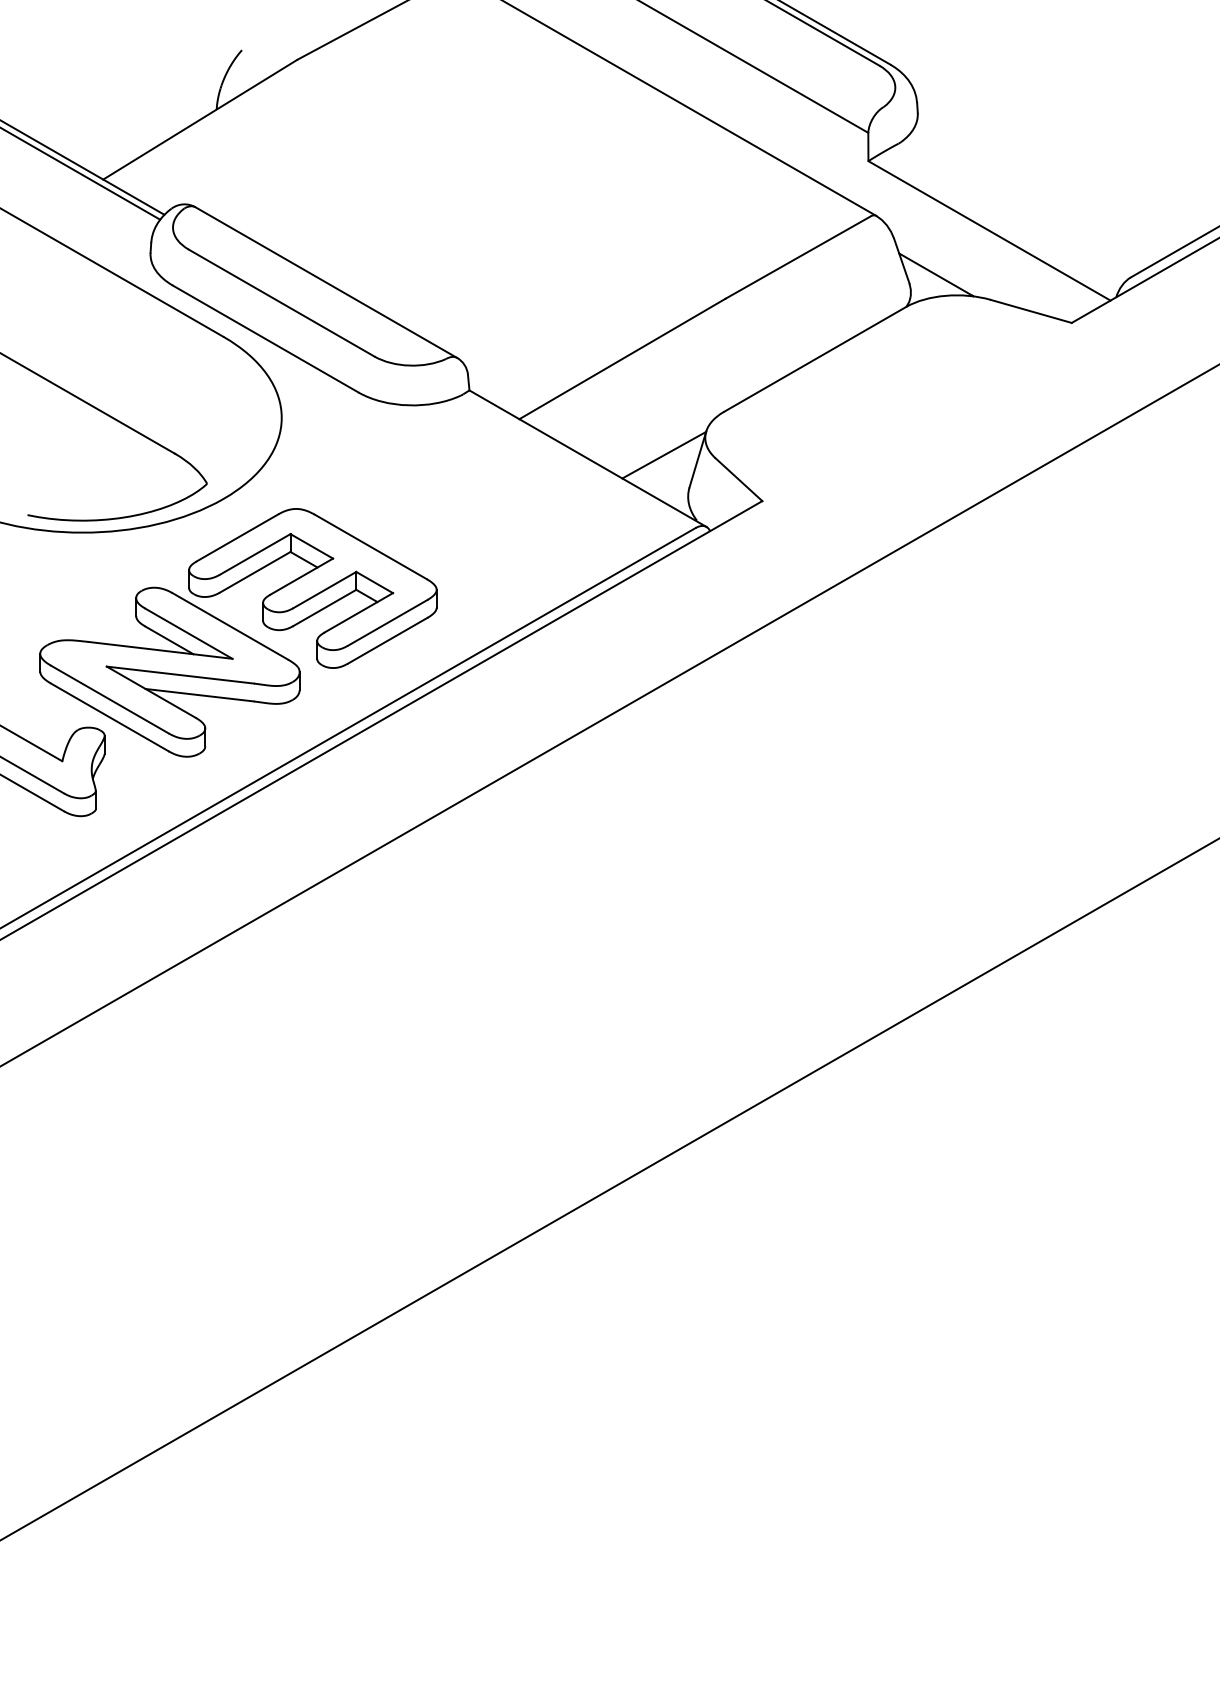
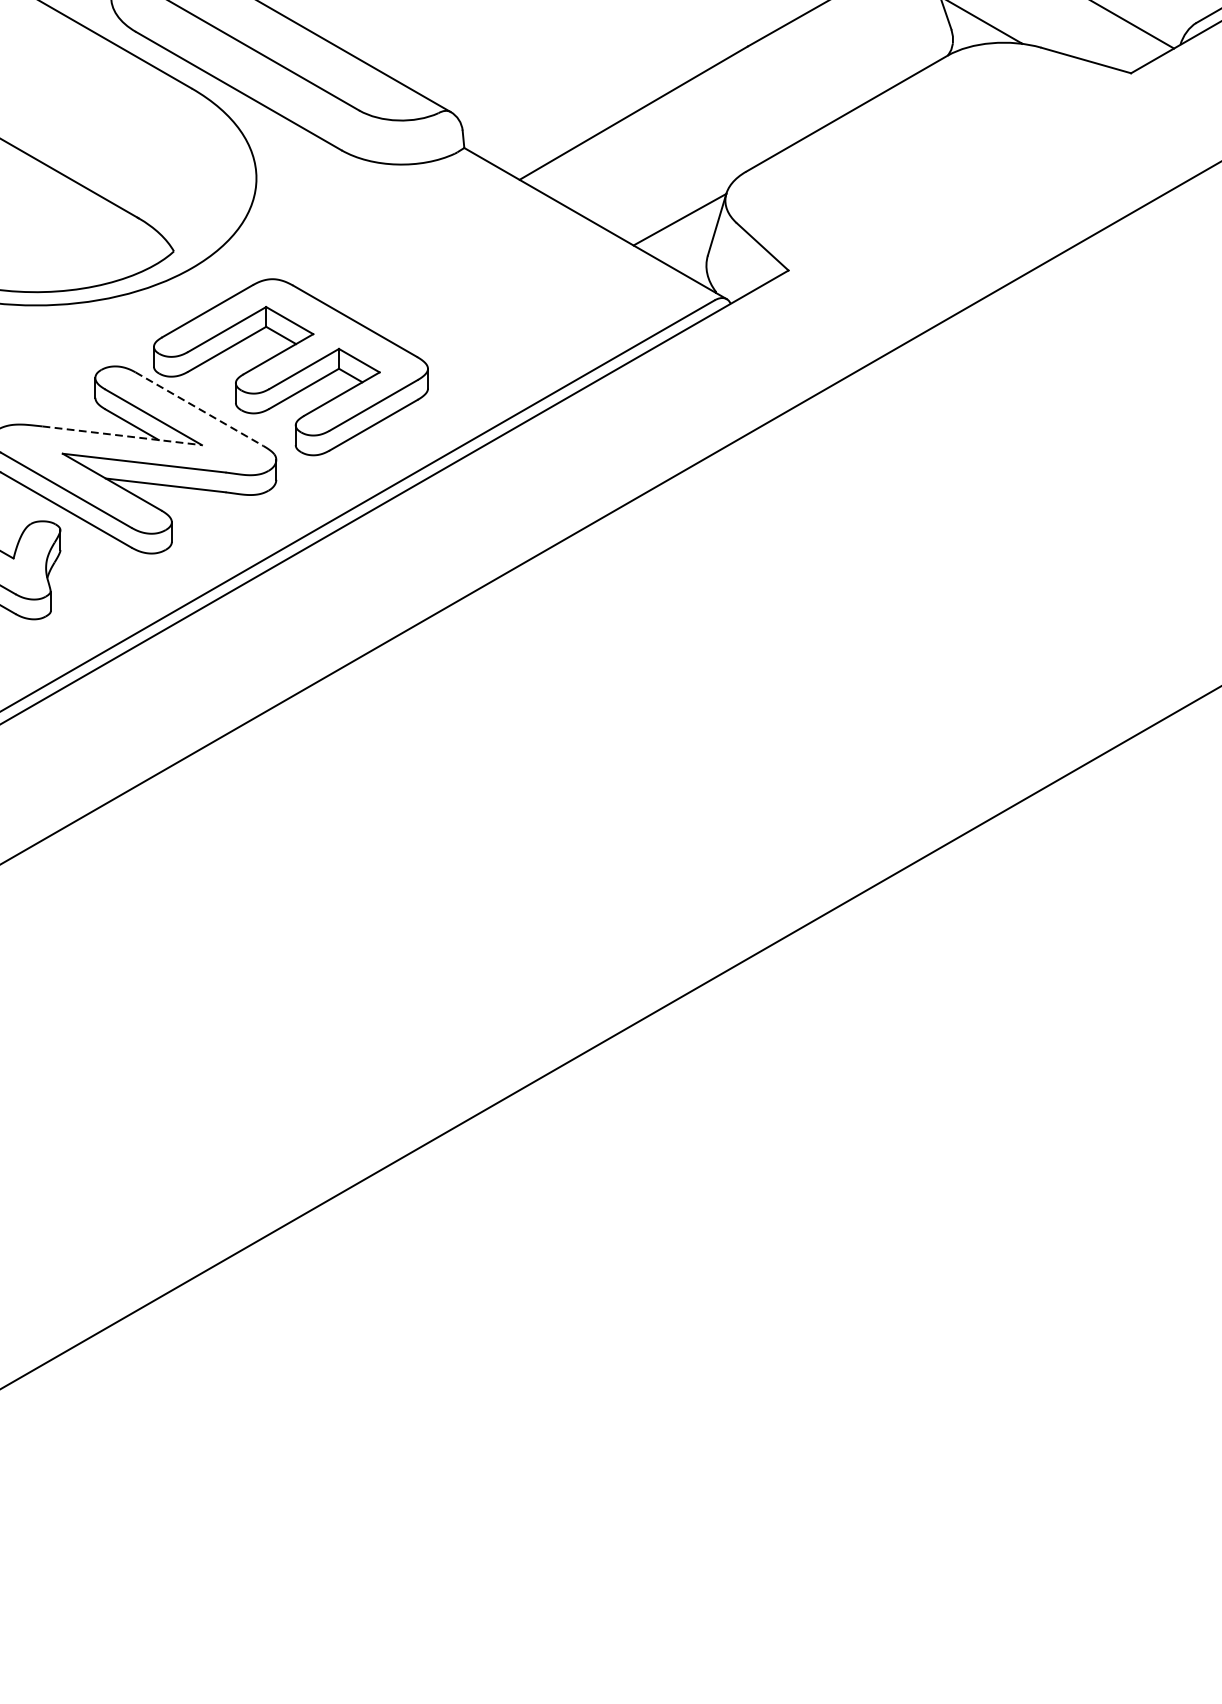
line: (230, 626) -> (199, 409), solid -> dashed
line: (161, 650) -> (123, 435), solid -> dashed

